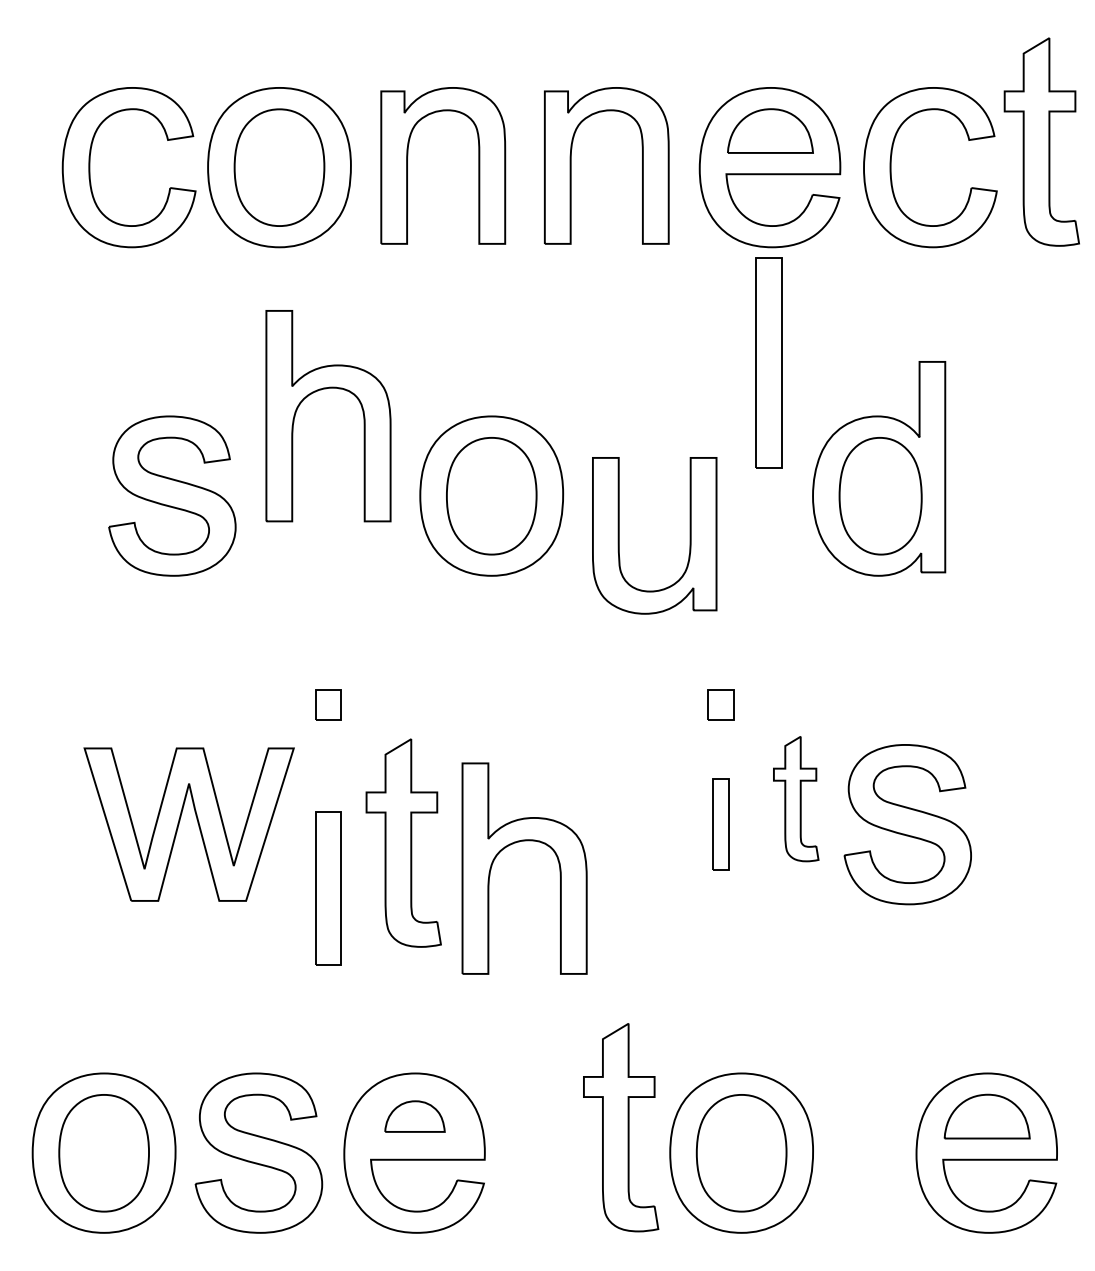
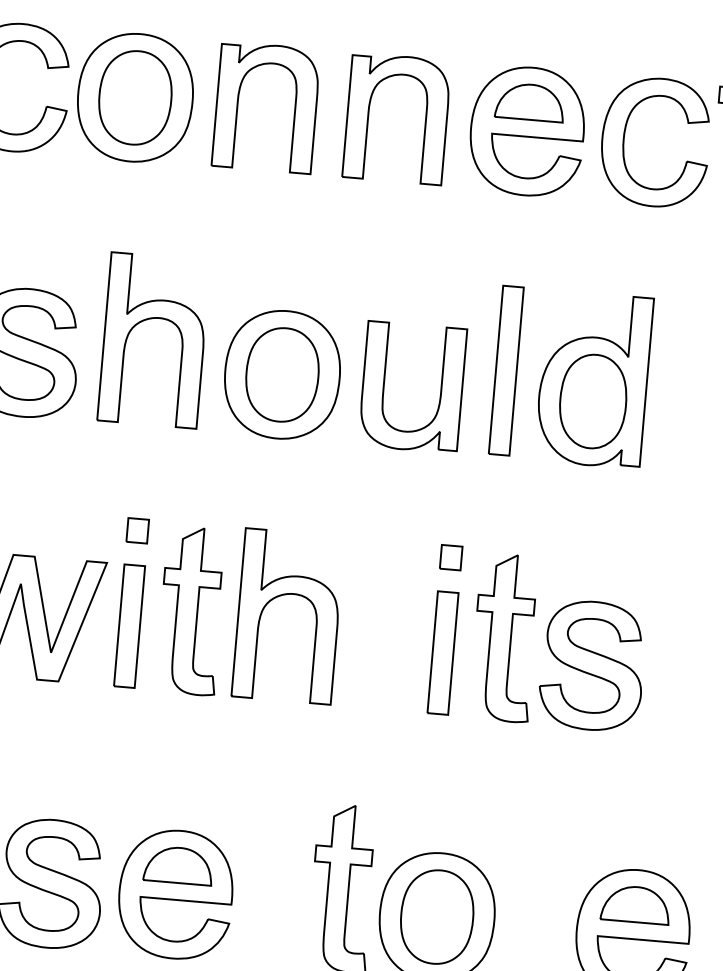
part: (768, 362) -> (505, 370), moved
part: (321, 390) -> (150, 319), moved
part: (619, 535) -> (384, 384), moved
part: (796, 798) -> (505, 637), size x1.67
part: (720, 824) -> (442, 652), size x1.67
part: (403, 842) -> (191, 610), moved
part: (513, 844) -> (281, 596), moved
part: (328, 888) -> (129, 626), moved
part: (414, 1116) -> (178, 865), size x1.43

